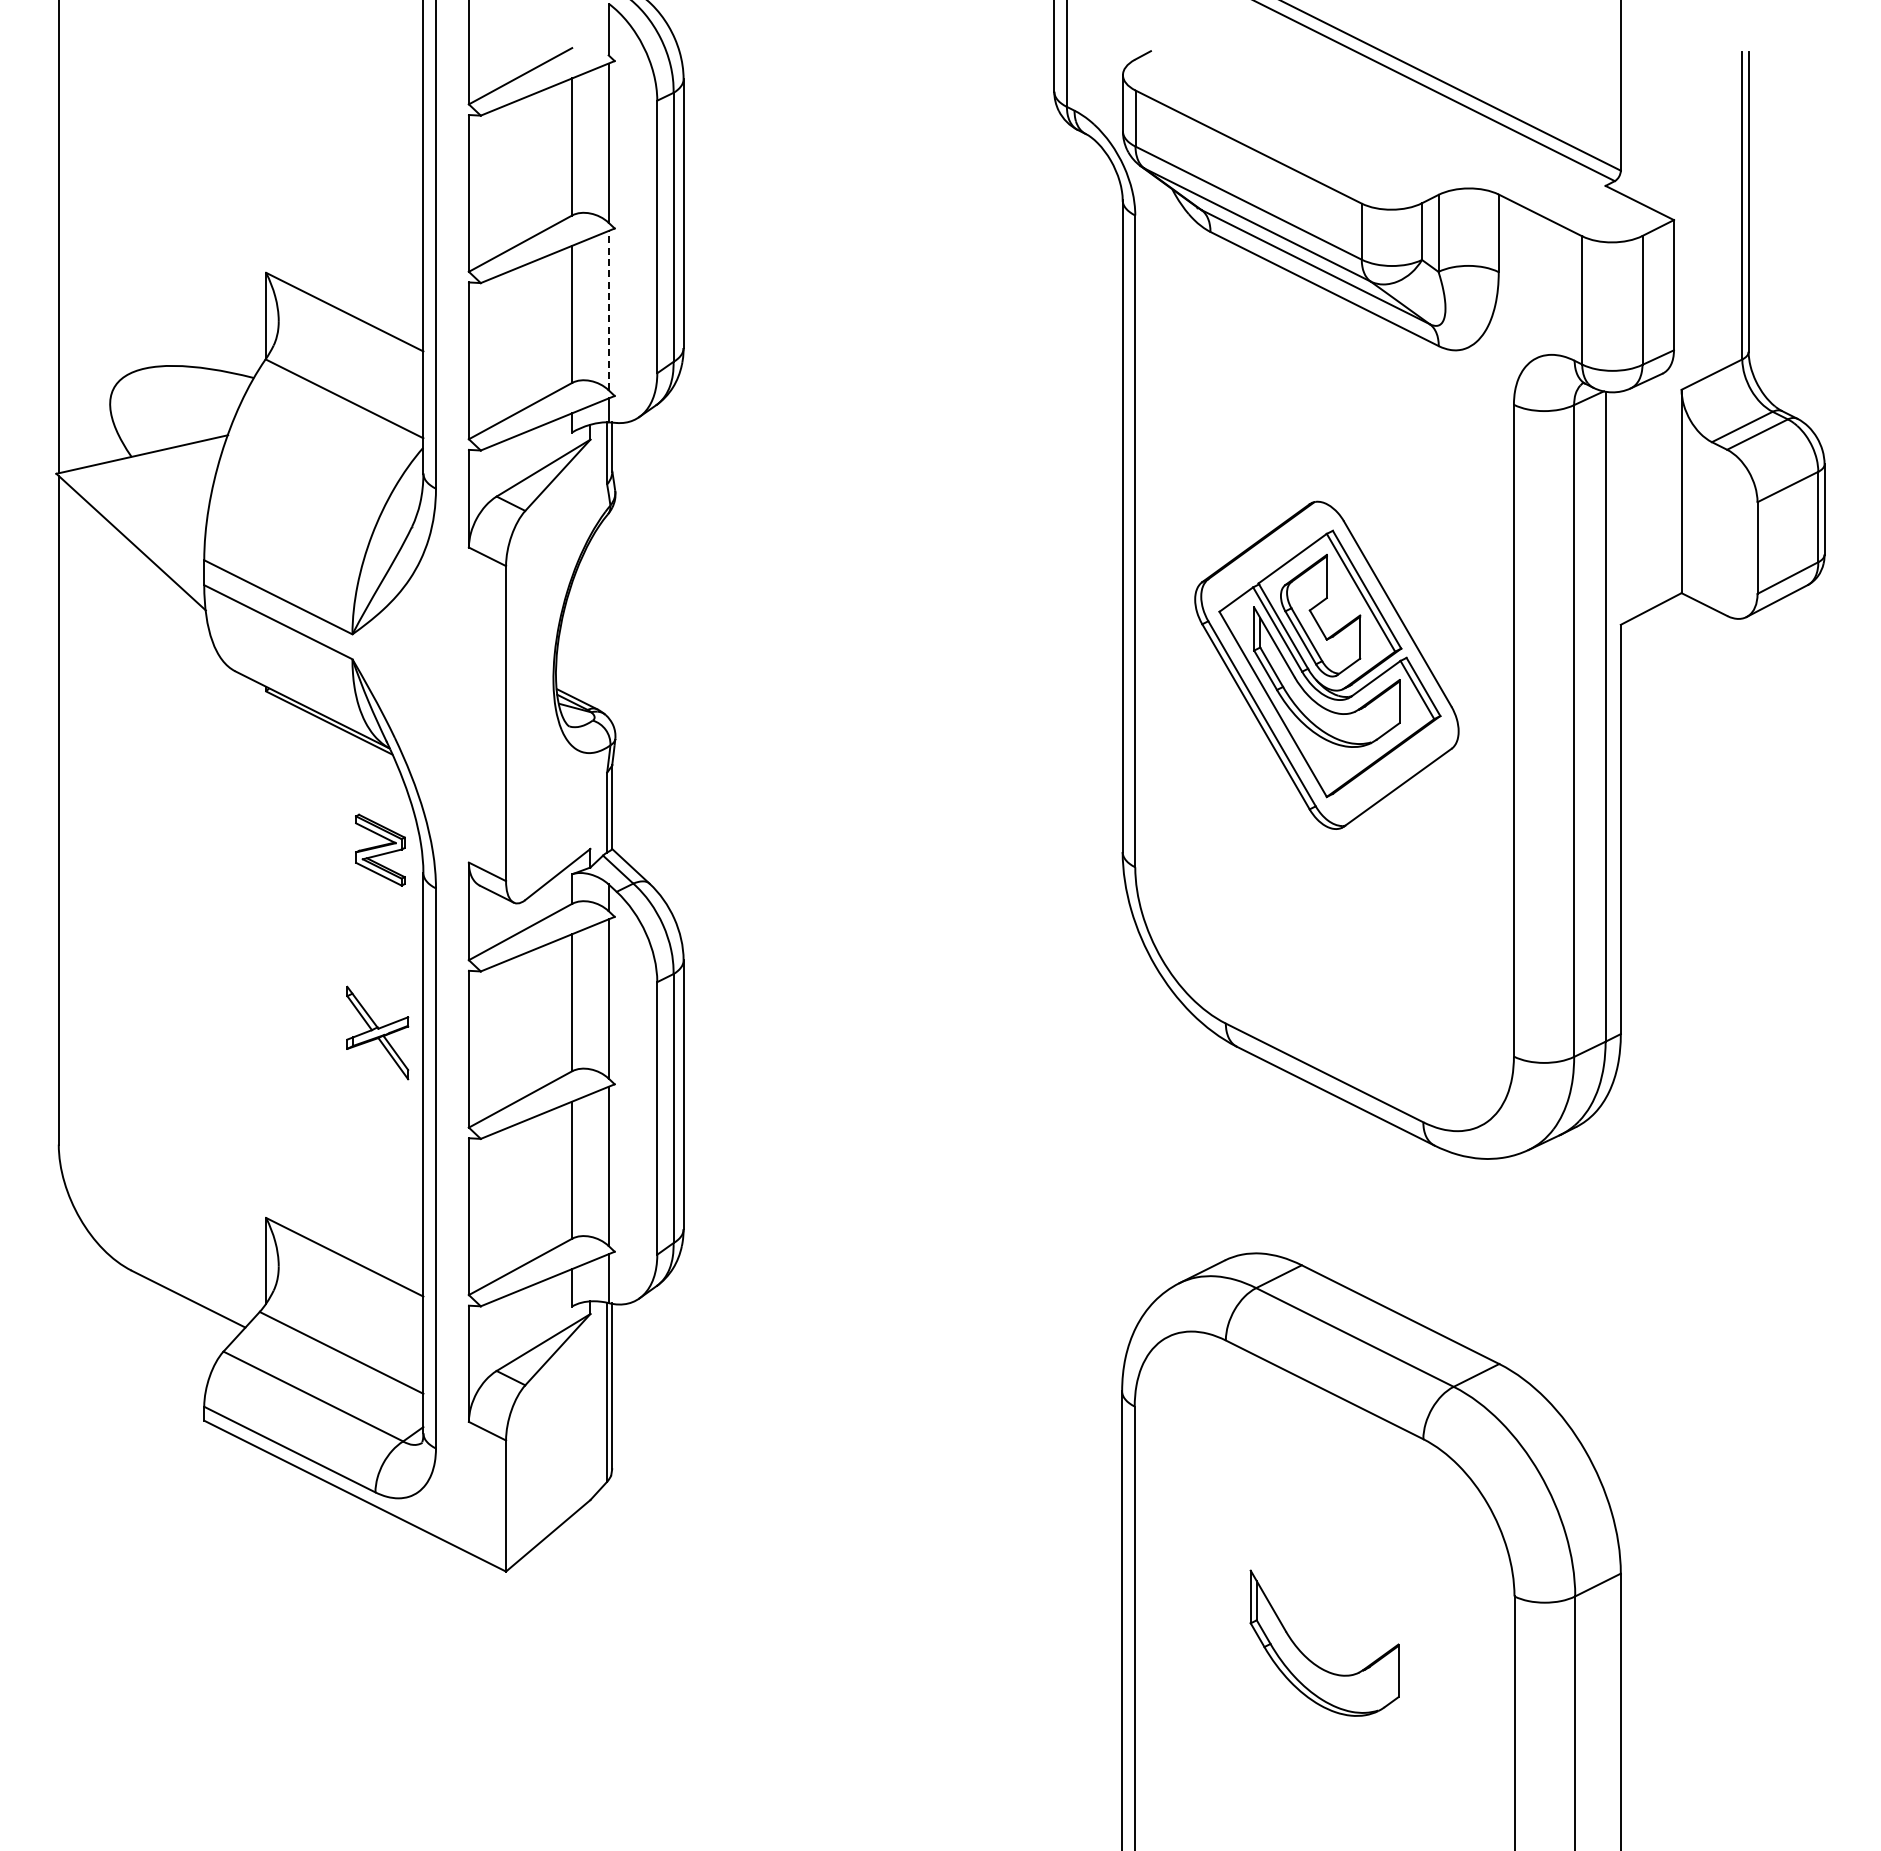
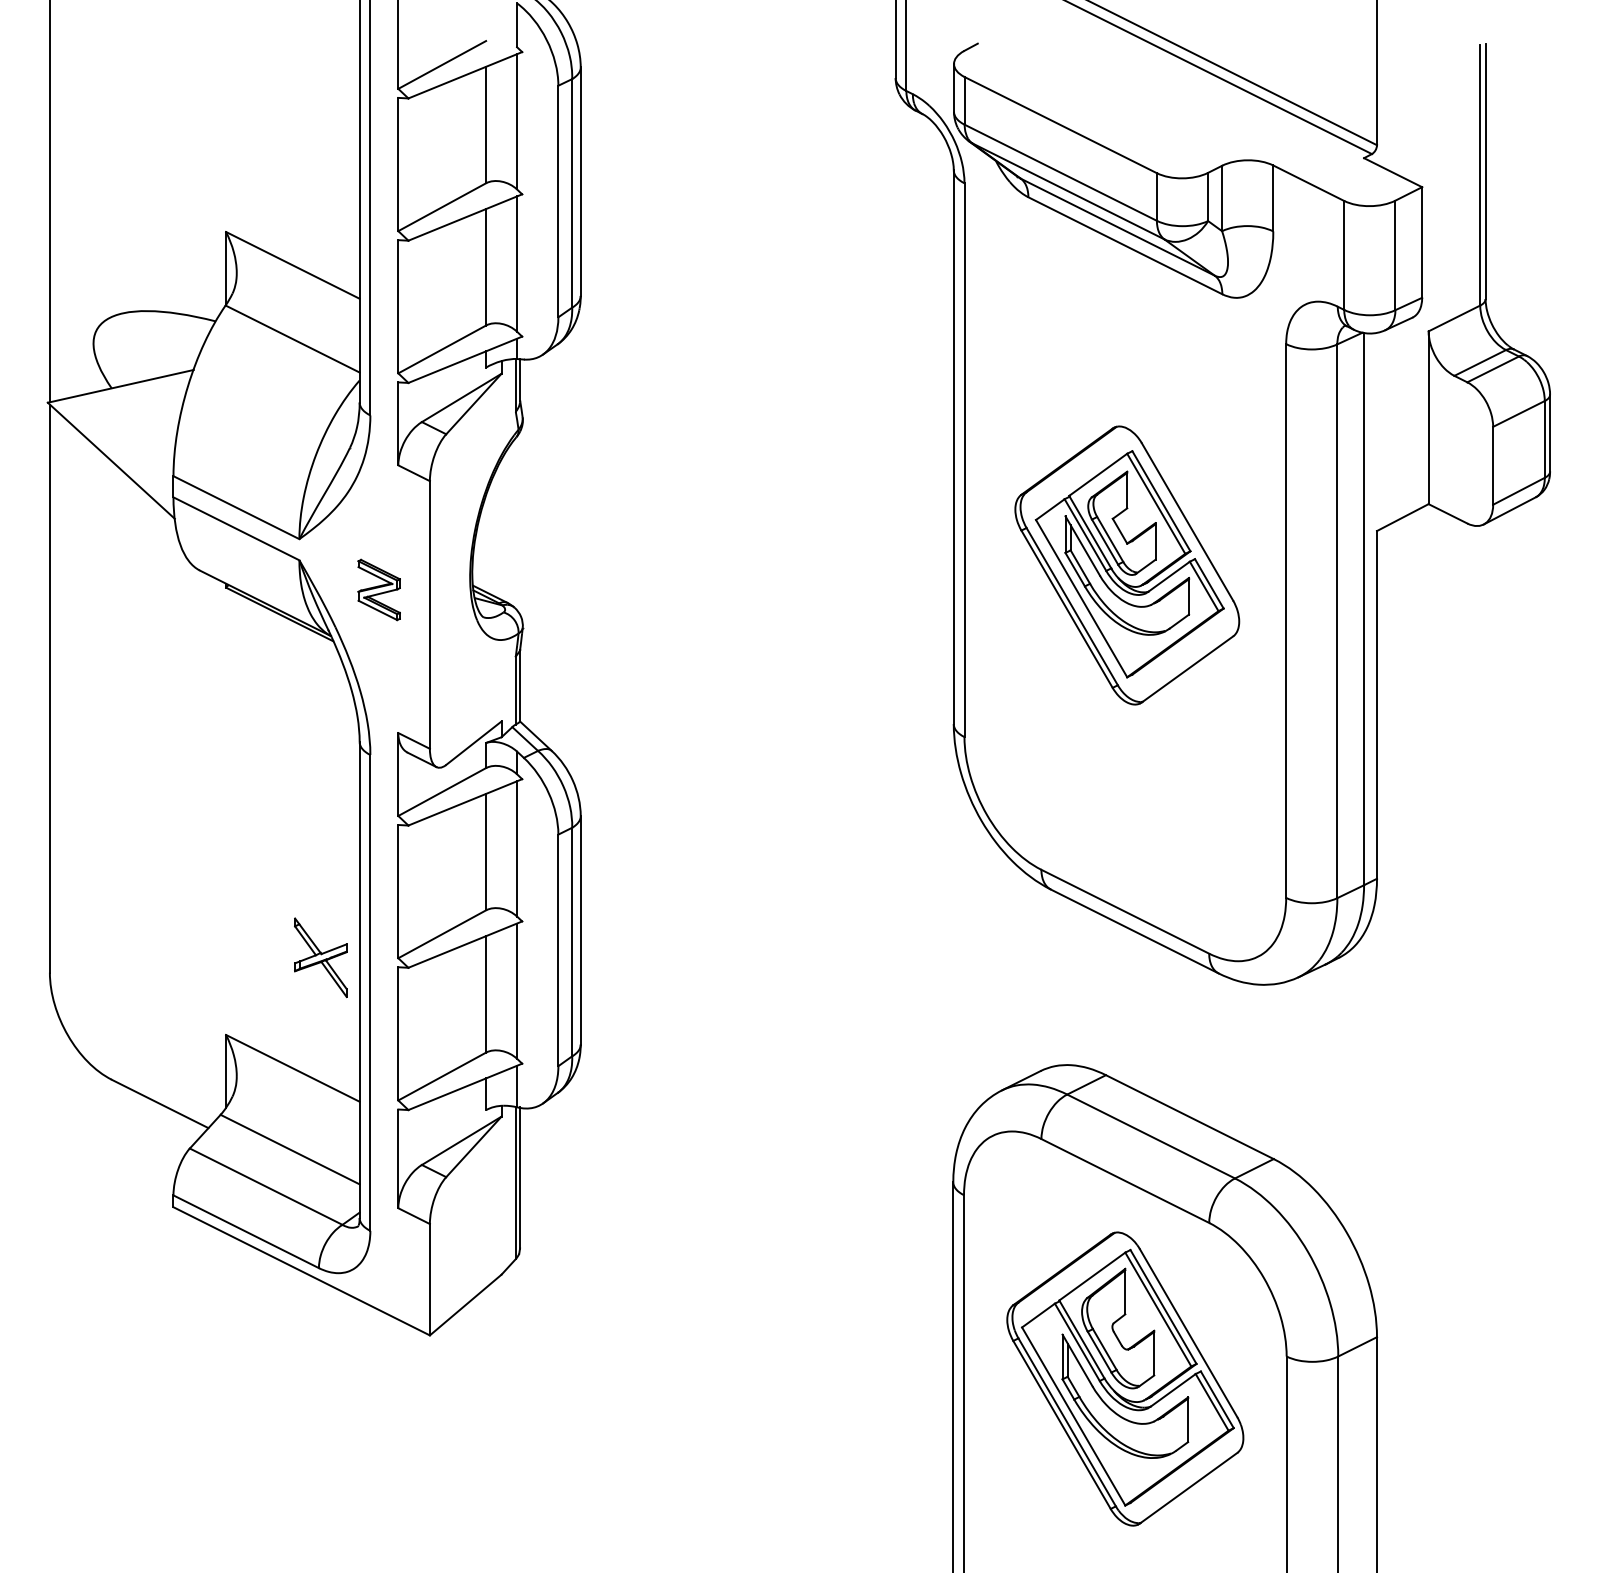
line: (608, 310) -> (516, 263), dashed -> solid
part: (380, 849) -> (379, 589), moved
part: (377, 1032) -> (320, 957), moved
part: (1324, 1622) -> (1125, 1378), added

